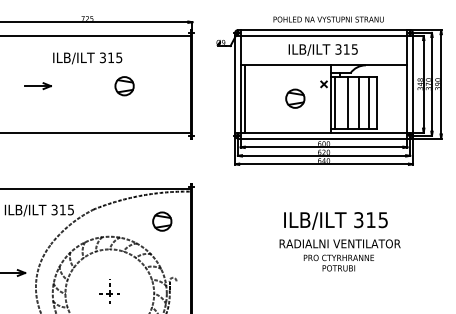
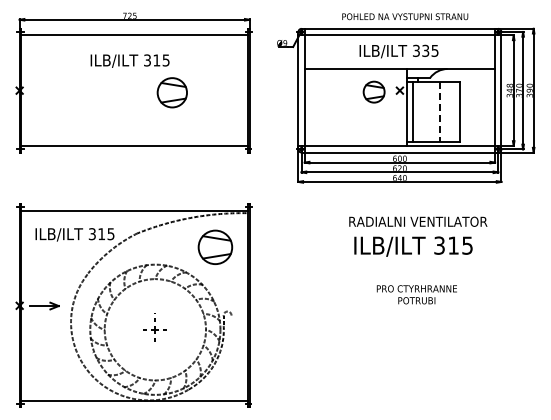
text: (346, 49) -> (425, 50), 315 -> 335
part: (38, 85) -> (73, 92), removed
part: (123, 85) -> (171, 92), size x1.4
part: (294, 98) -> (373, 91), moved
line: (244, 99) -> (309, 107), removed
line: (348, 102) -> (427, 111), removed
line: (358, 102) -> (439, 111), solid -> dashed
line: (369, 102) -> (451, 111), removed
part: (161, 221) -> (214, 247), size x1.6
text: (340, 243) -> (418, 221), moved

